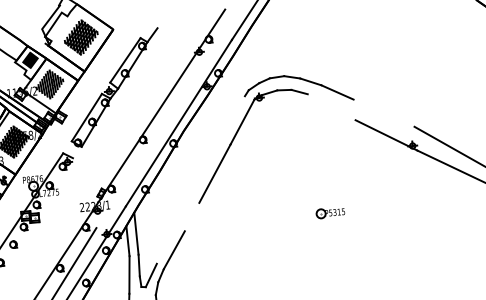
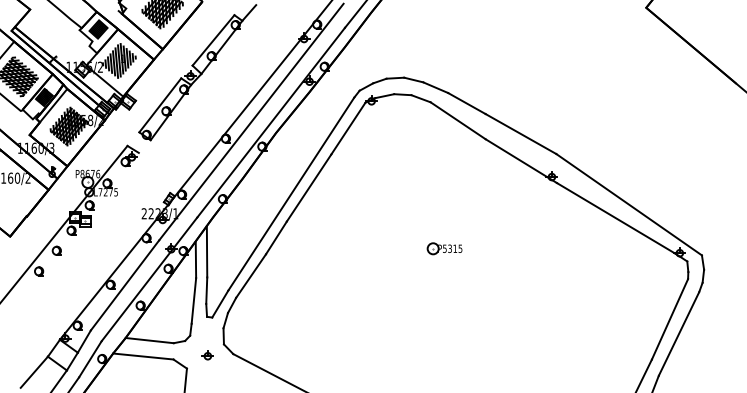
line: (331, 107) -> (457, 120), added
line: (383, 113) -> (520, 134), added
line: (162, 123) -> (251, 121), added
line: (200, 179) -> (291, 193), added
line: (192, 216) -> (276, 237), added

